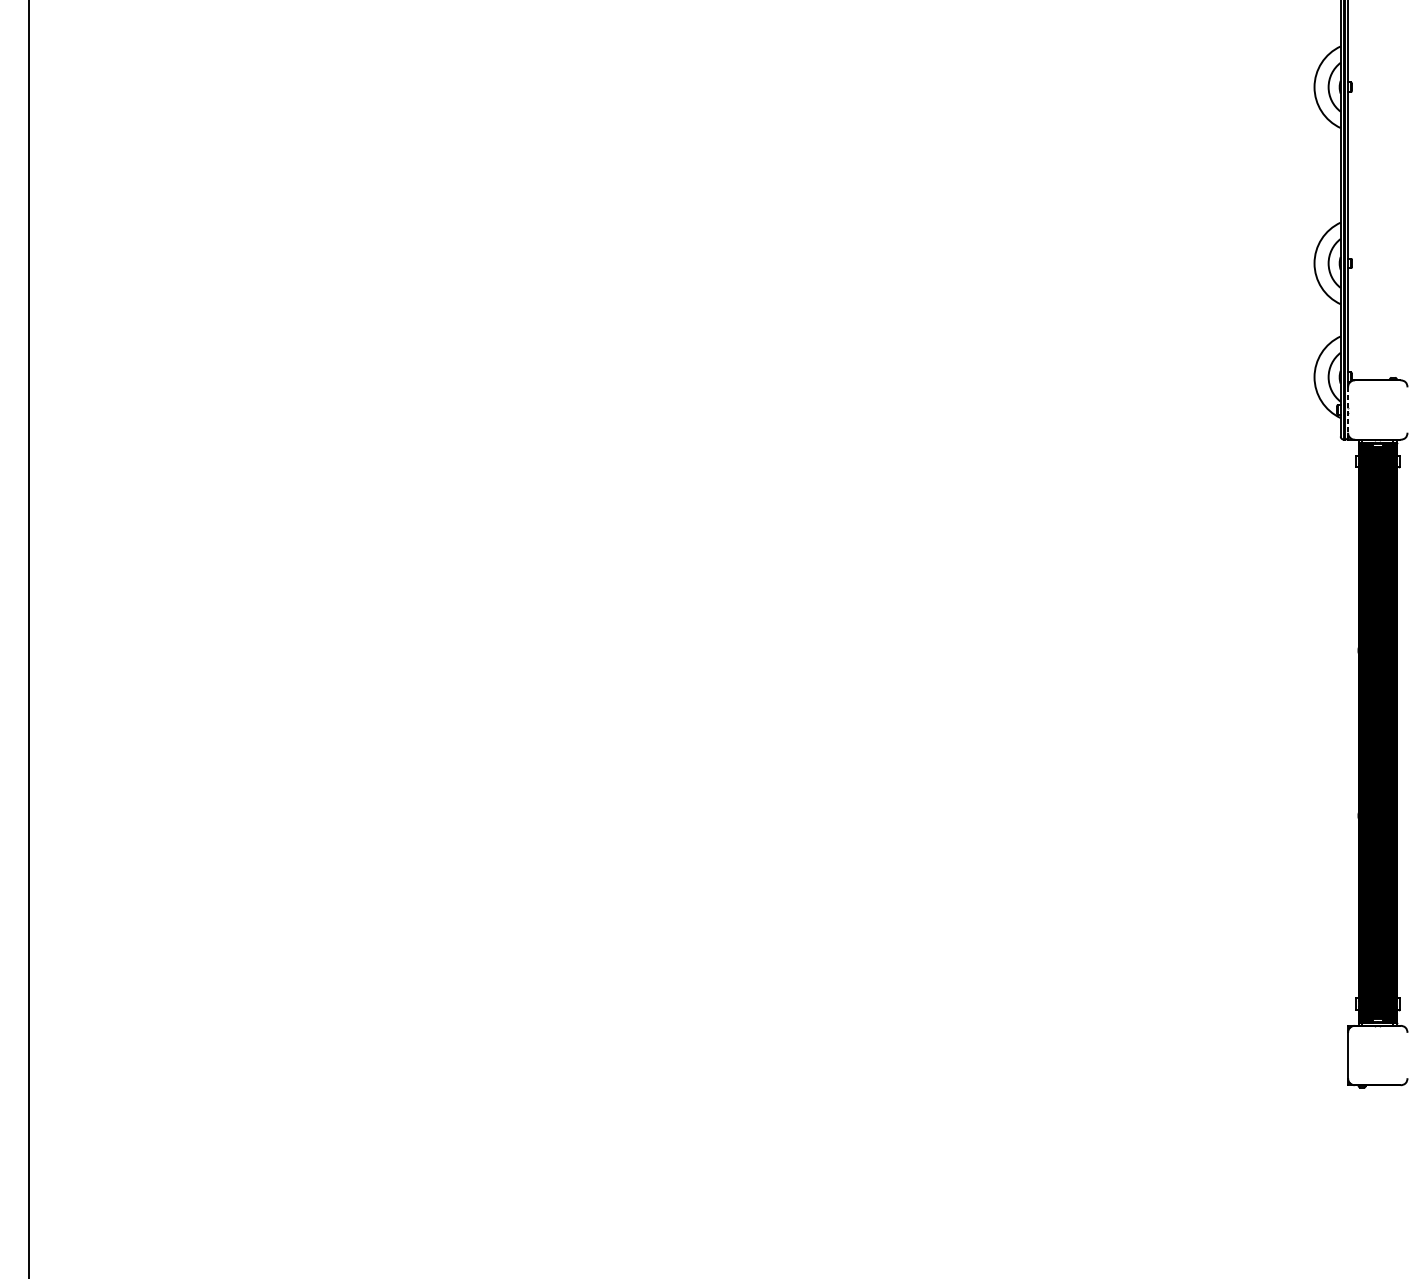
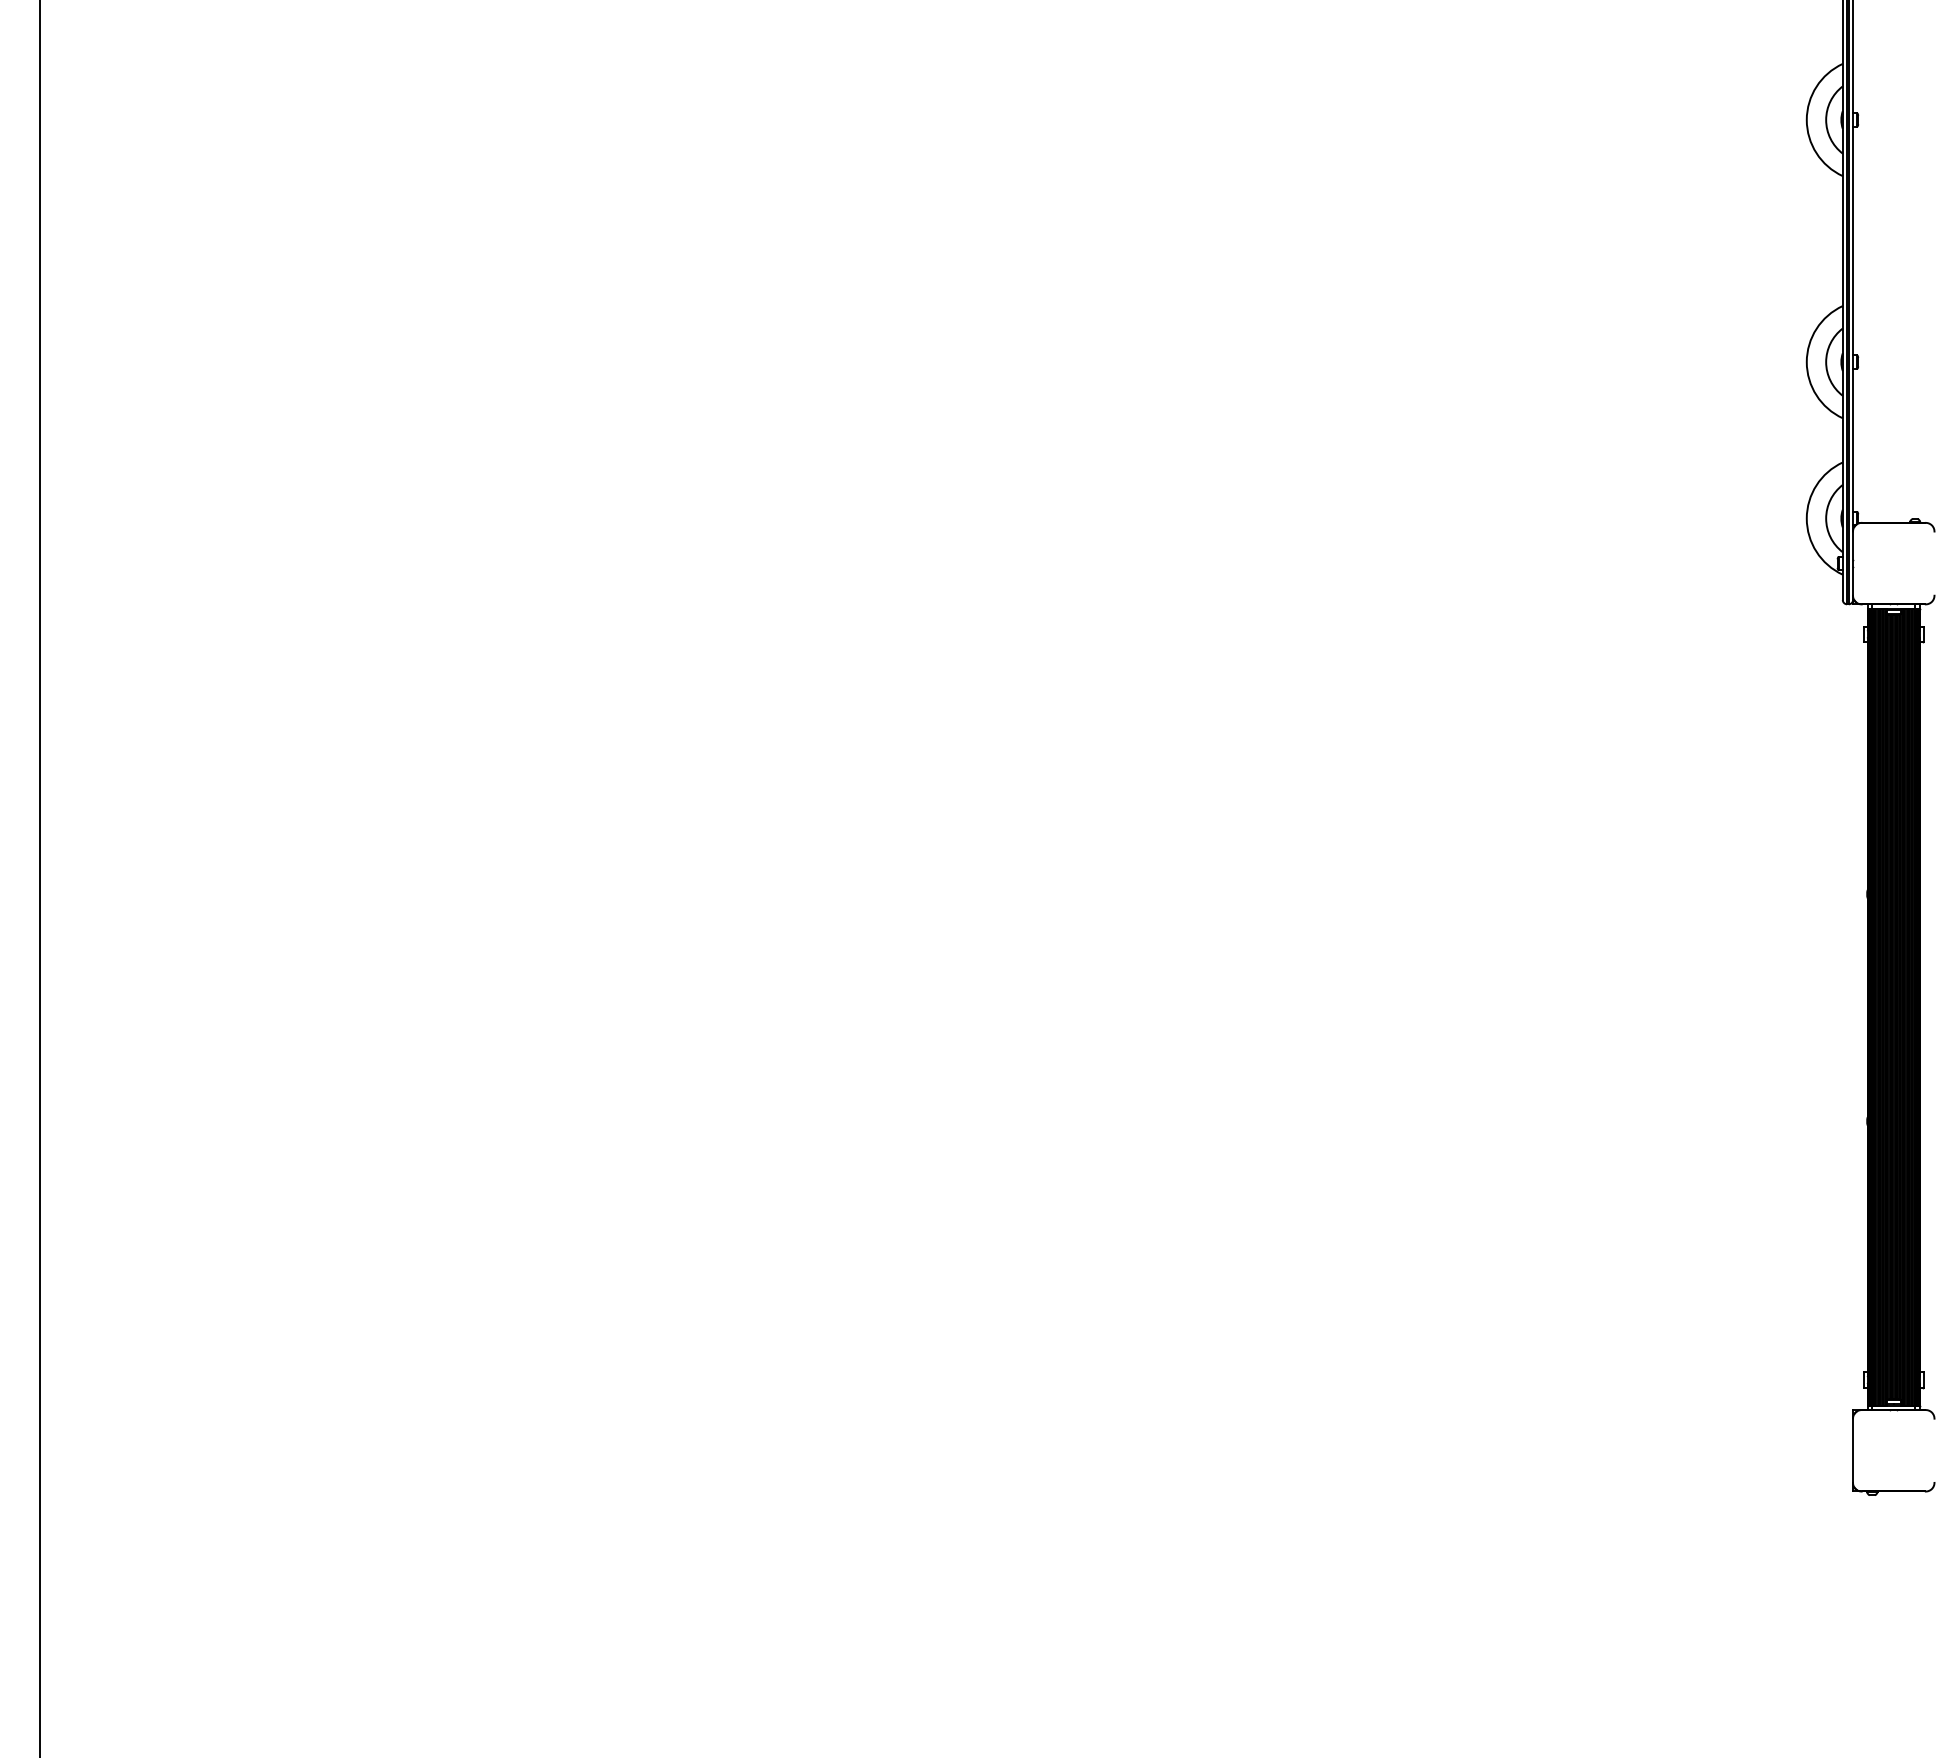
line: (1348, 410) -> (1853, 564), dashed -> solid

